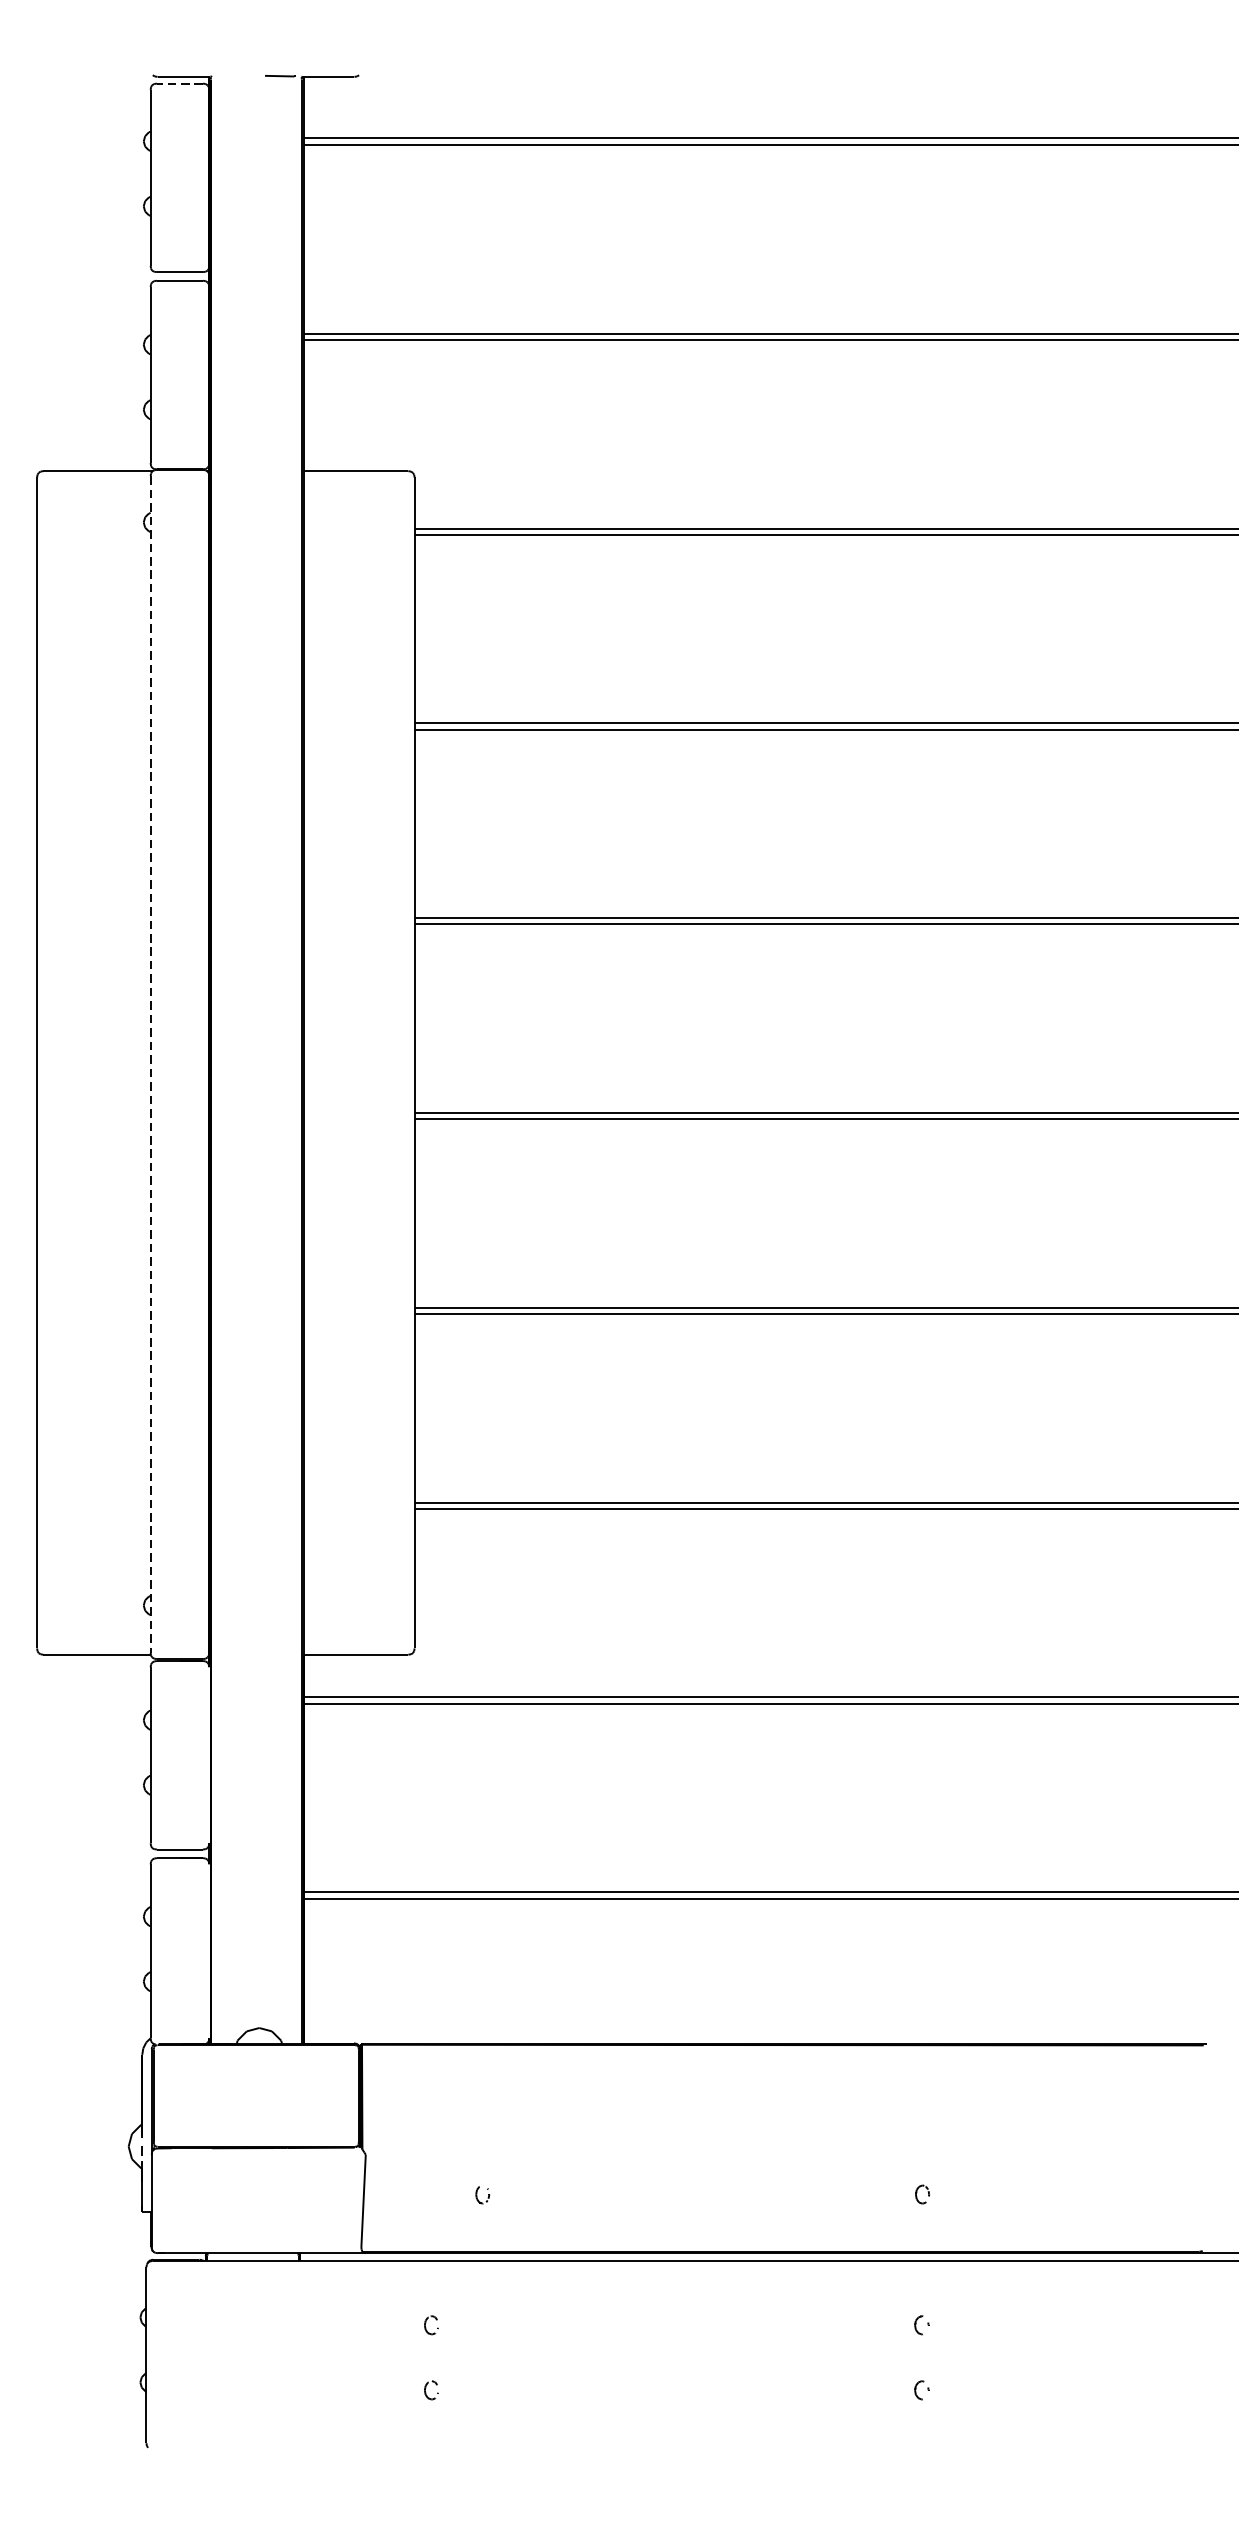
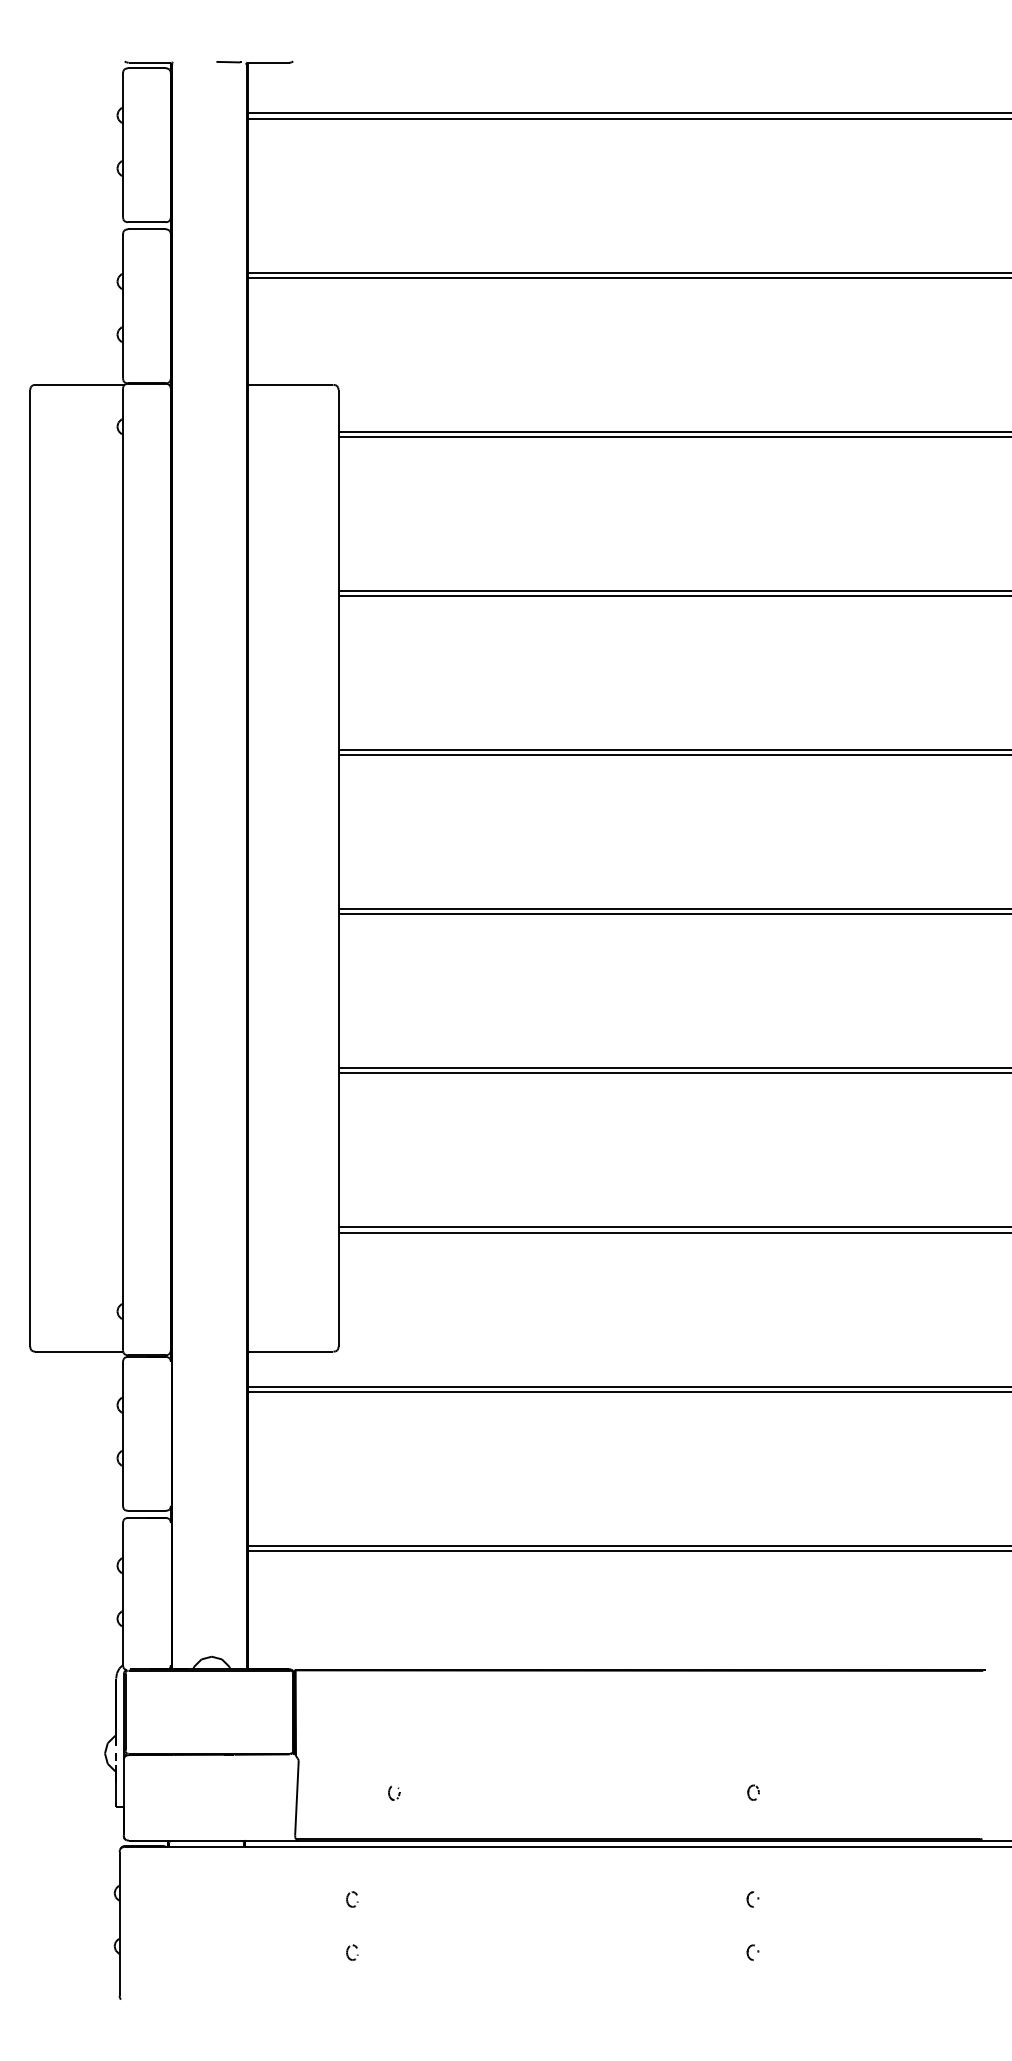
line: (179, 83) -> (146, 68), dashed -> solid
line: (150, 1064) -> (122, 869), dashed -> solid

